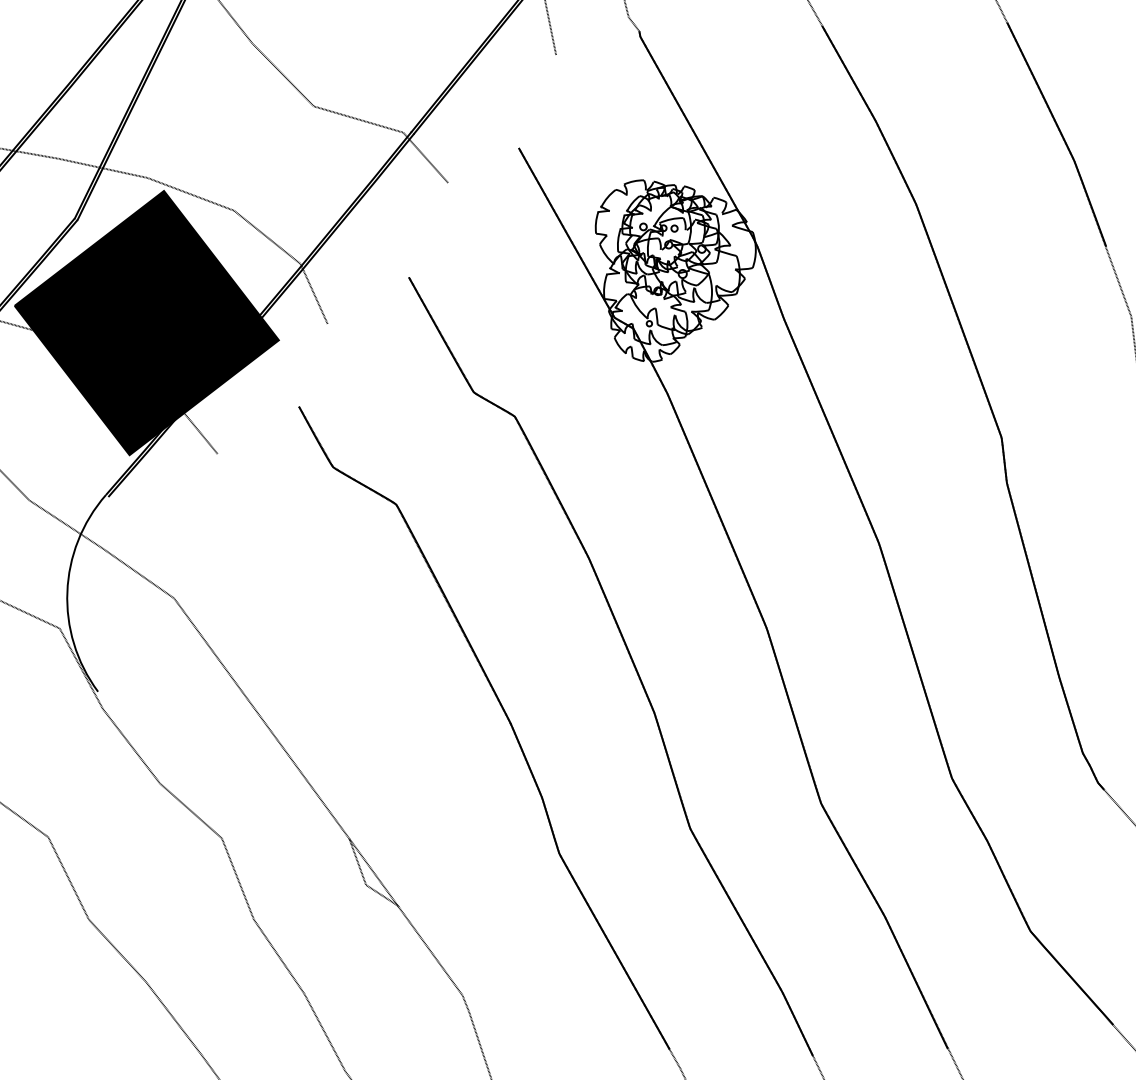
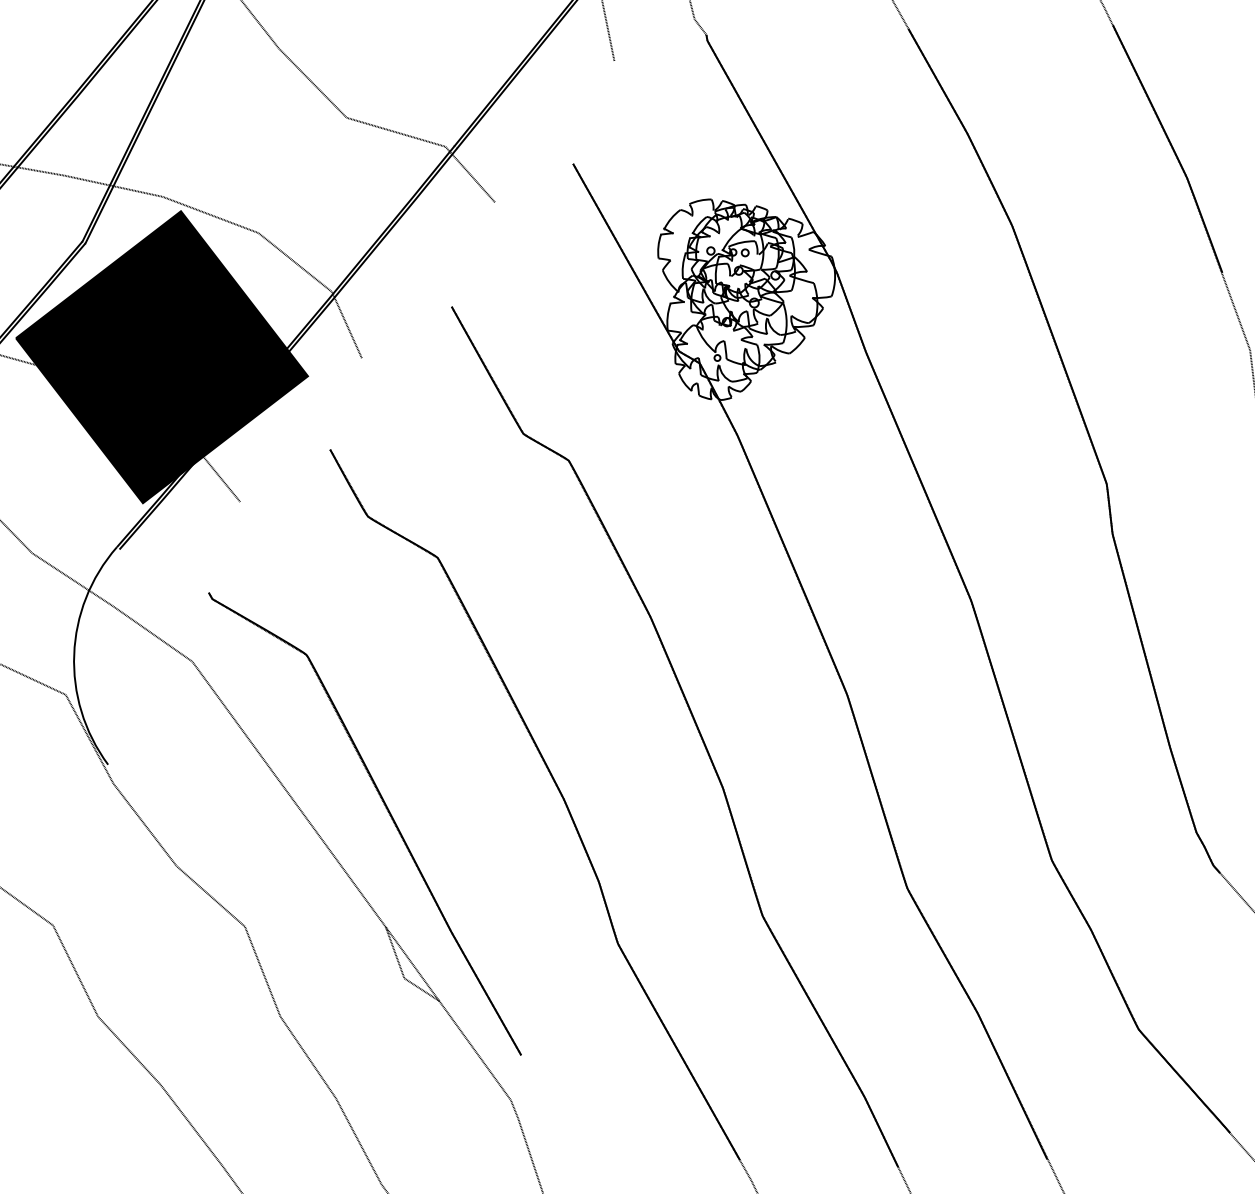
part: (351, 736) -> (388, 814), added

